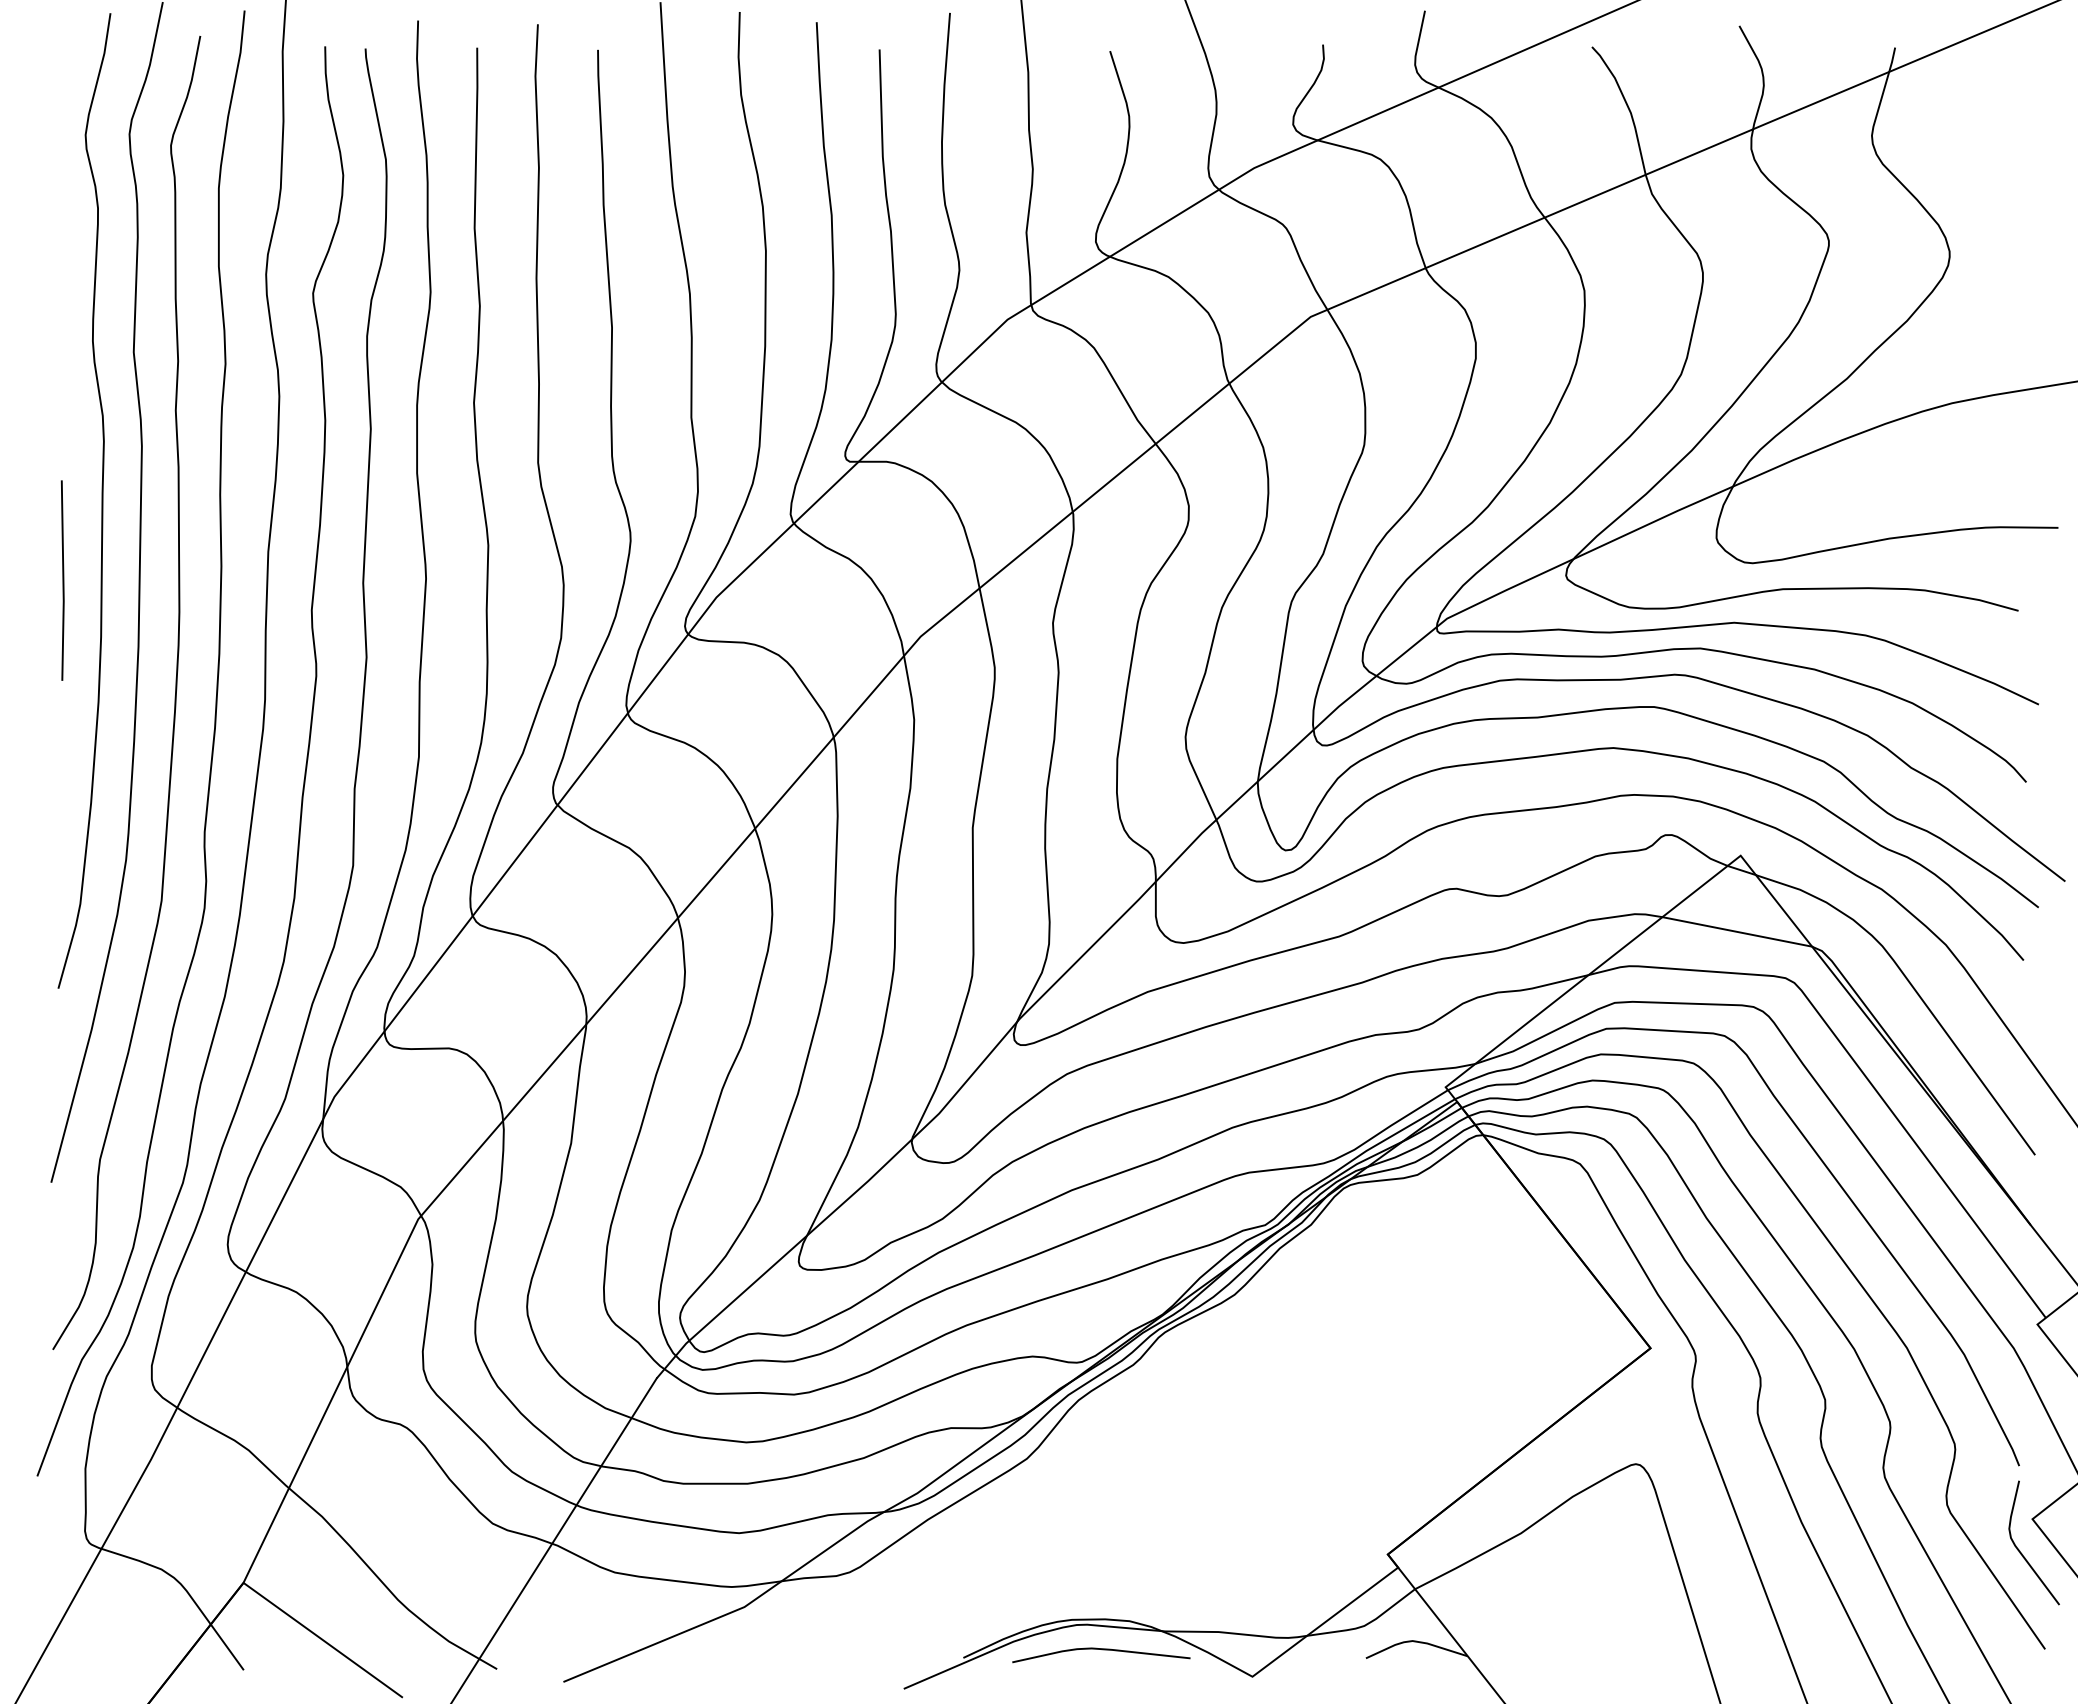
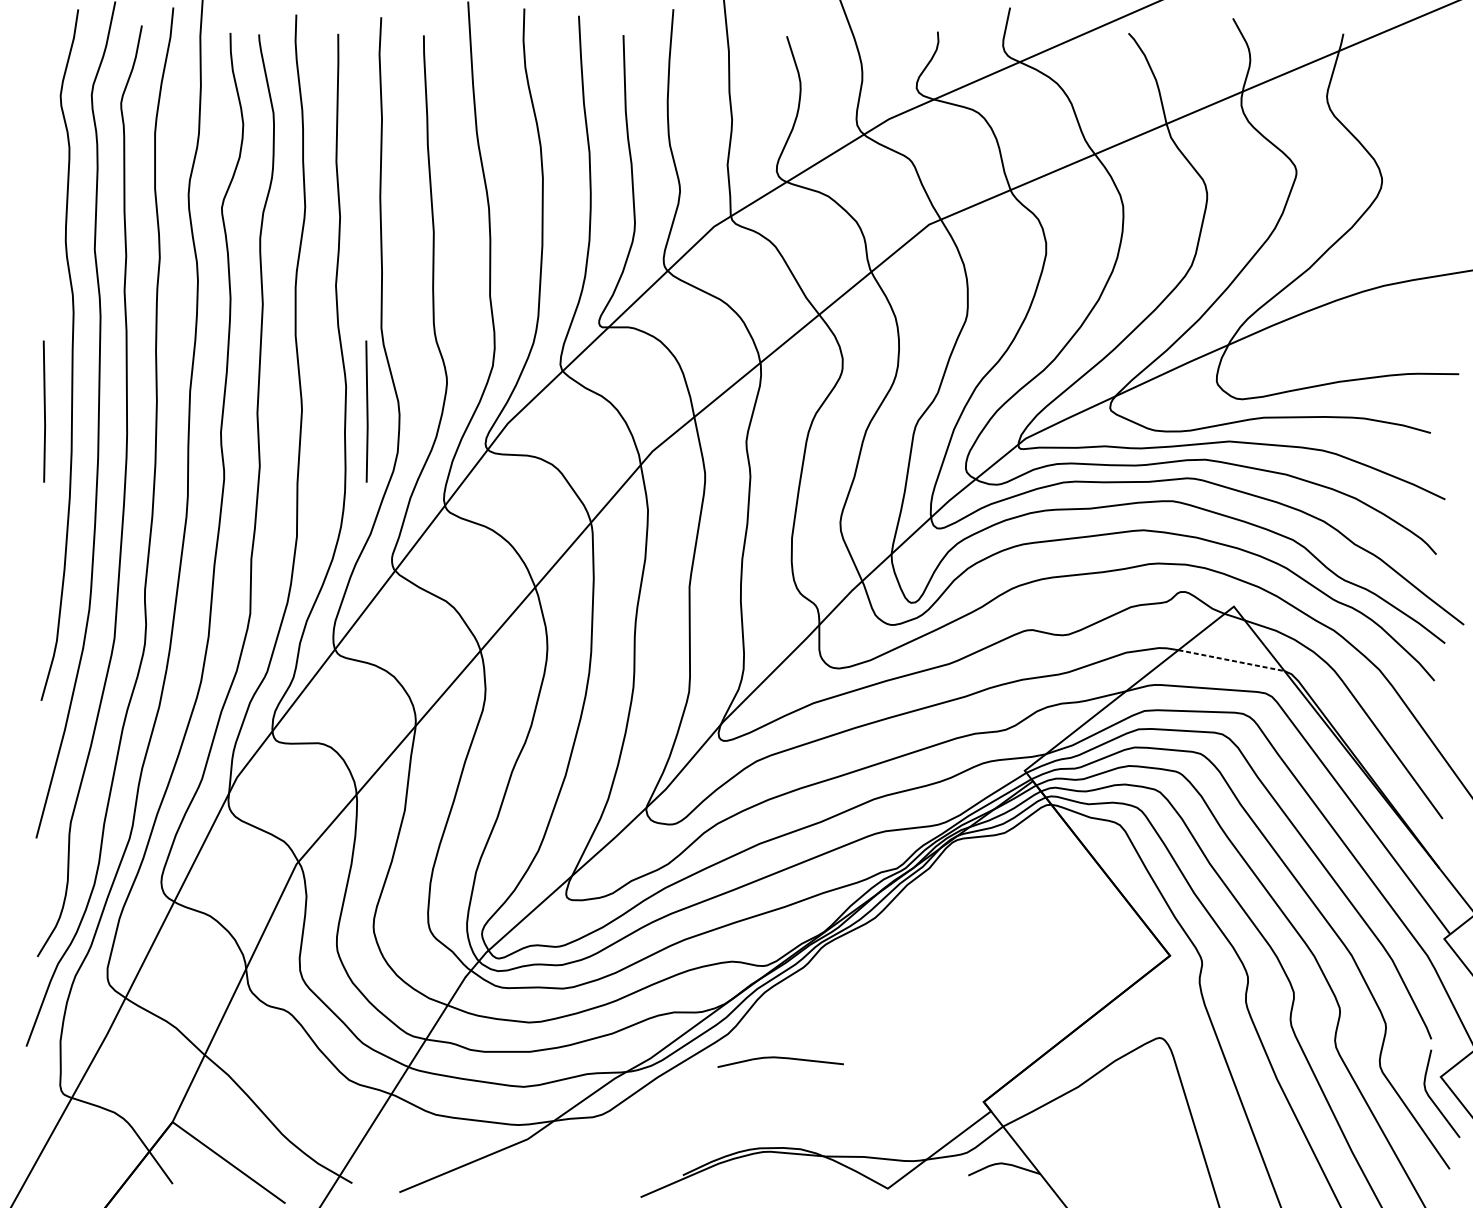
line: (517, 580) -> (366, 411), added
line: (1737, 932) -> (1231, 661), solid -> dashed
curve: (1102, 1650) -> (781, 1058), moved

